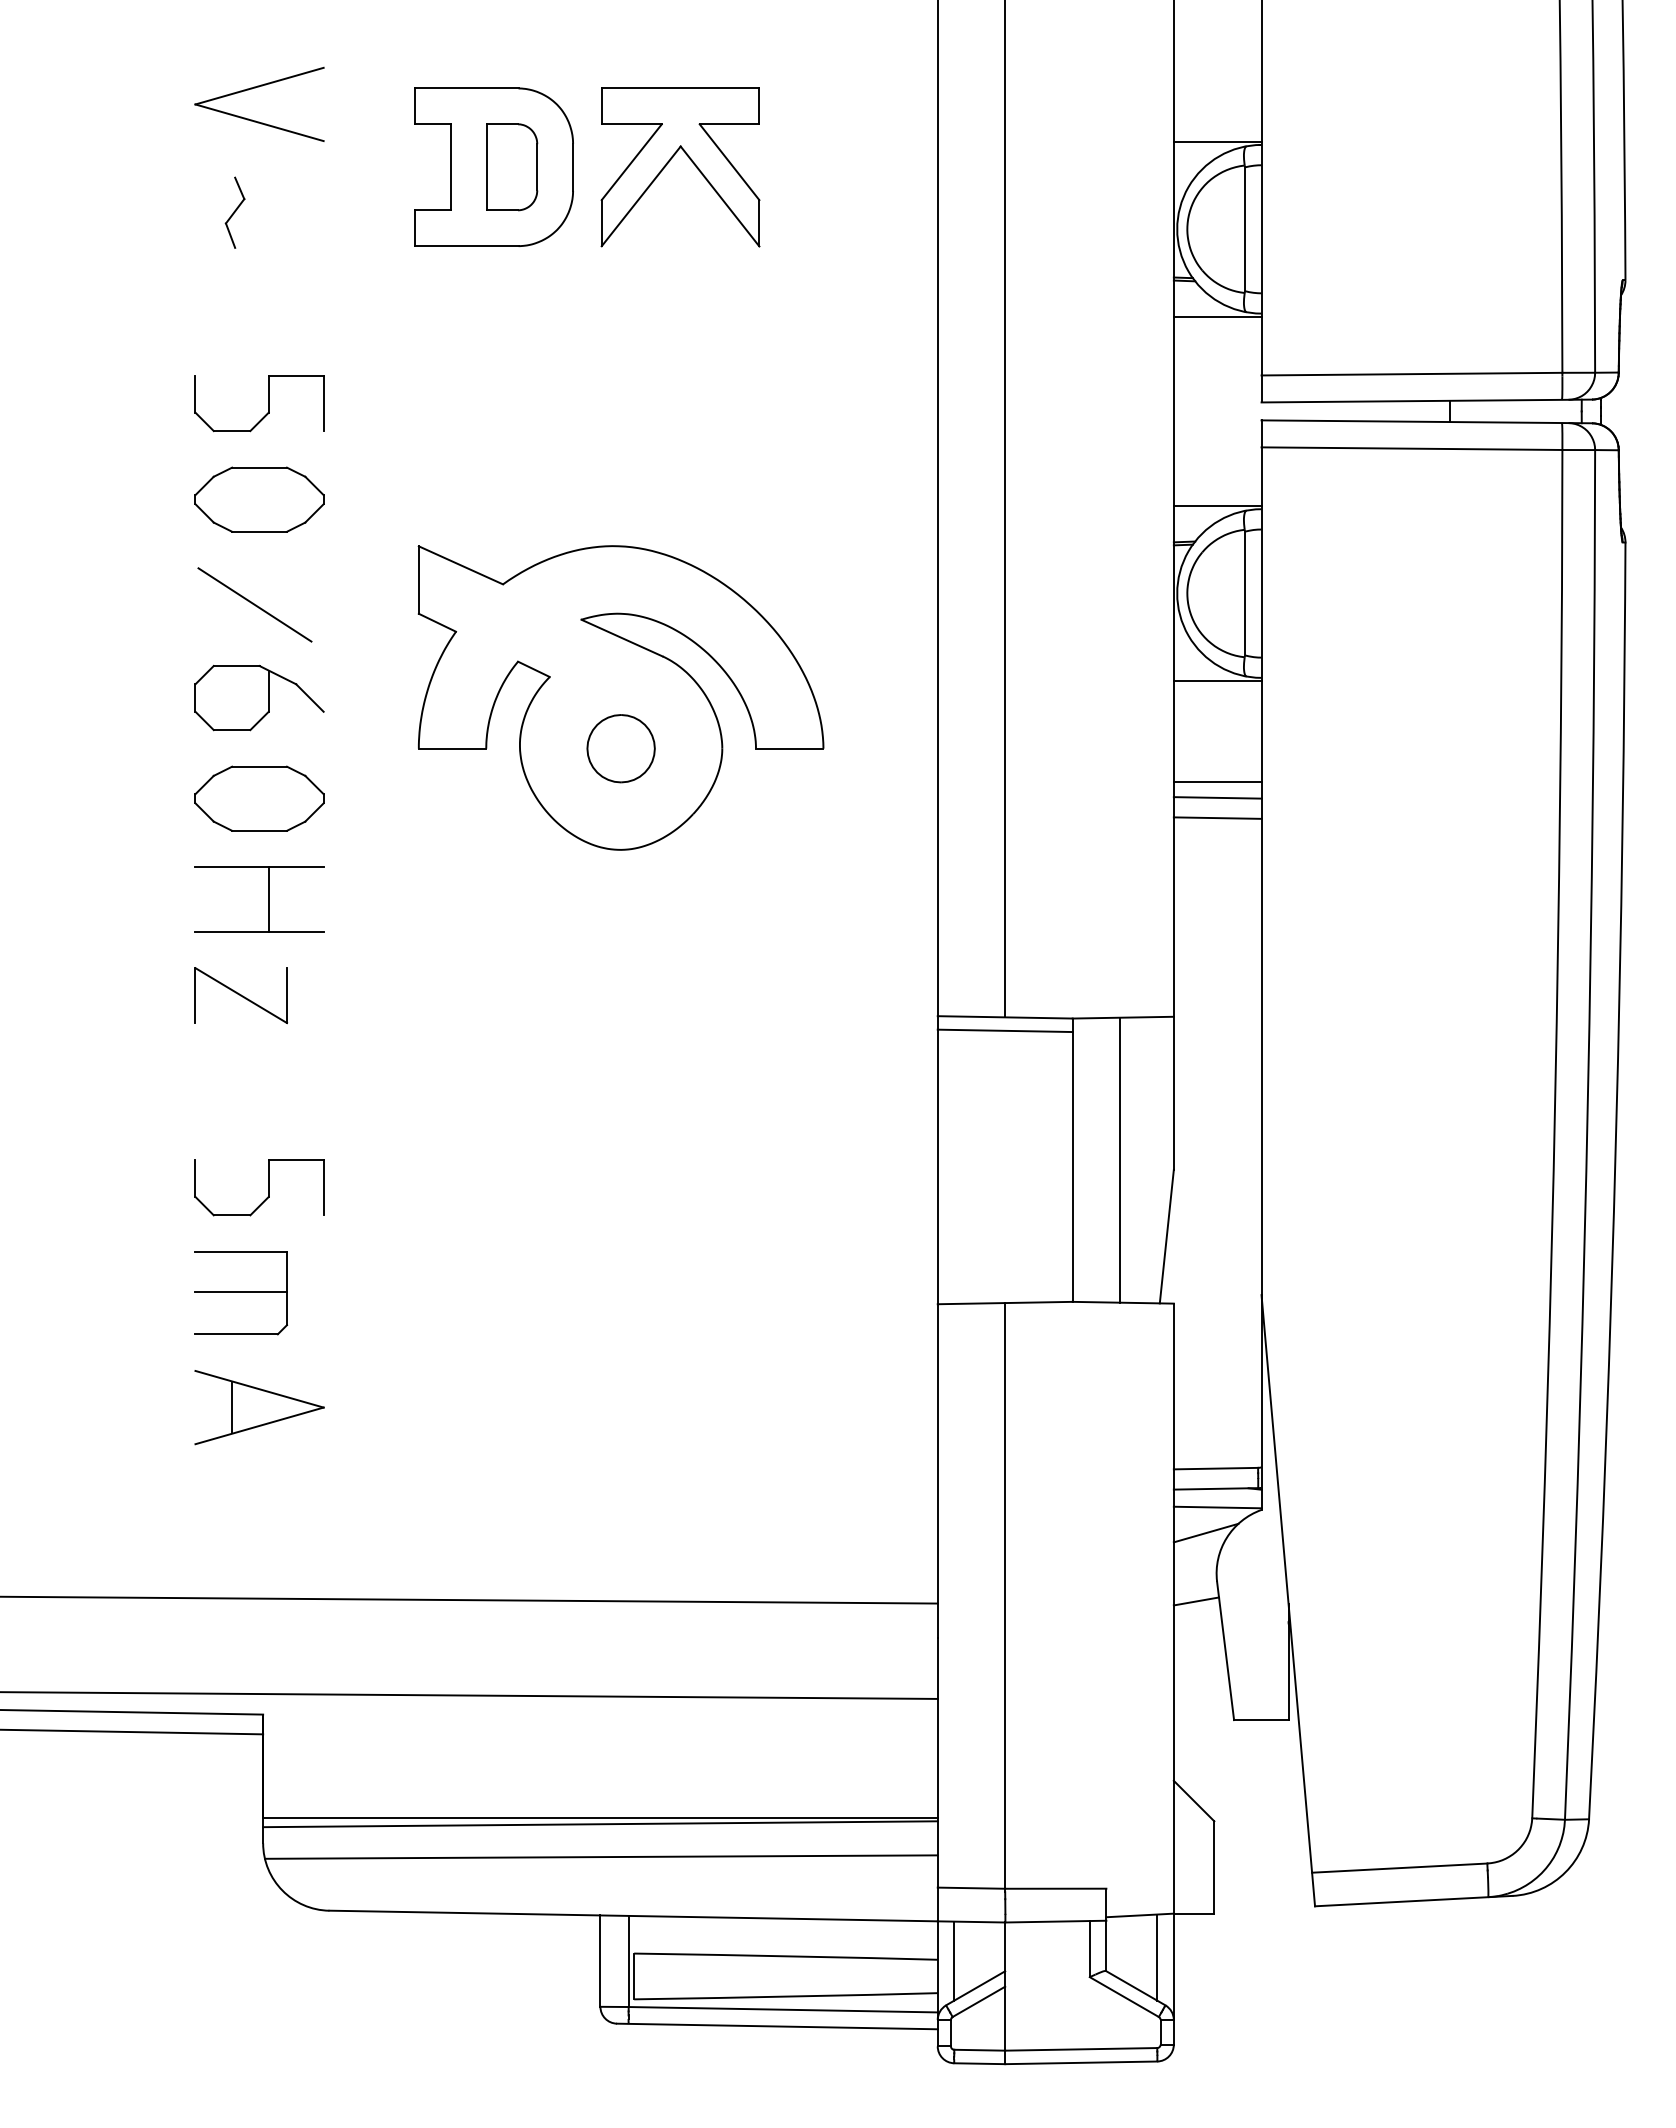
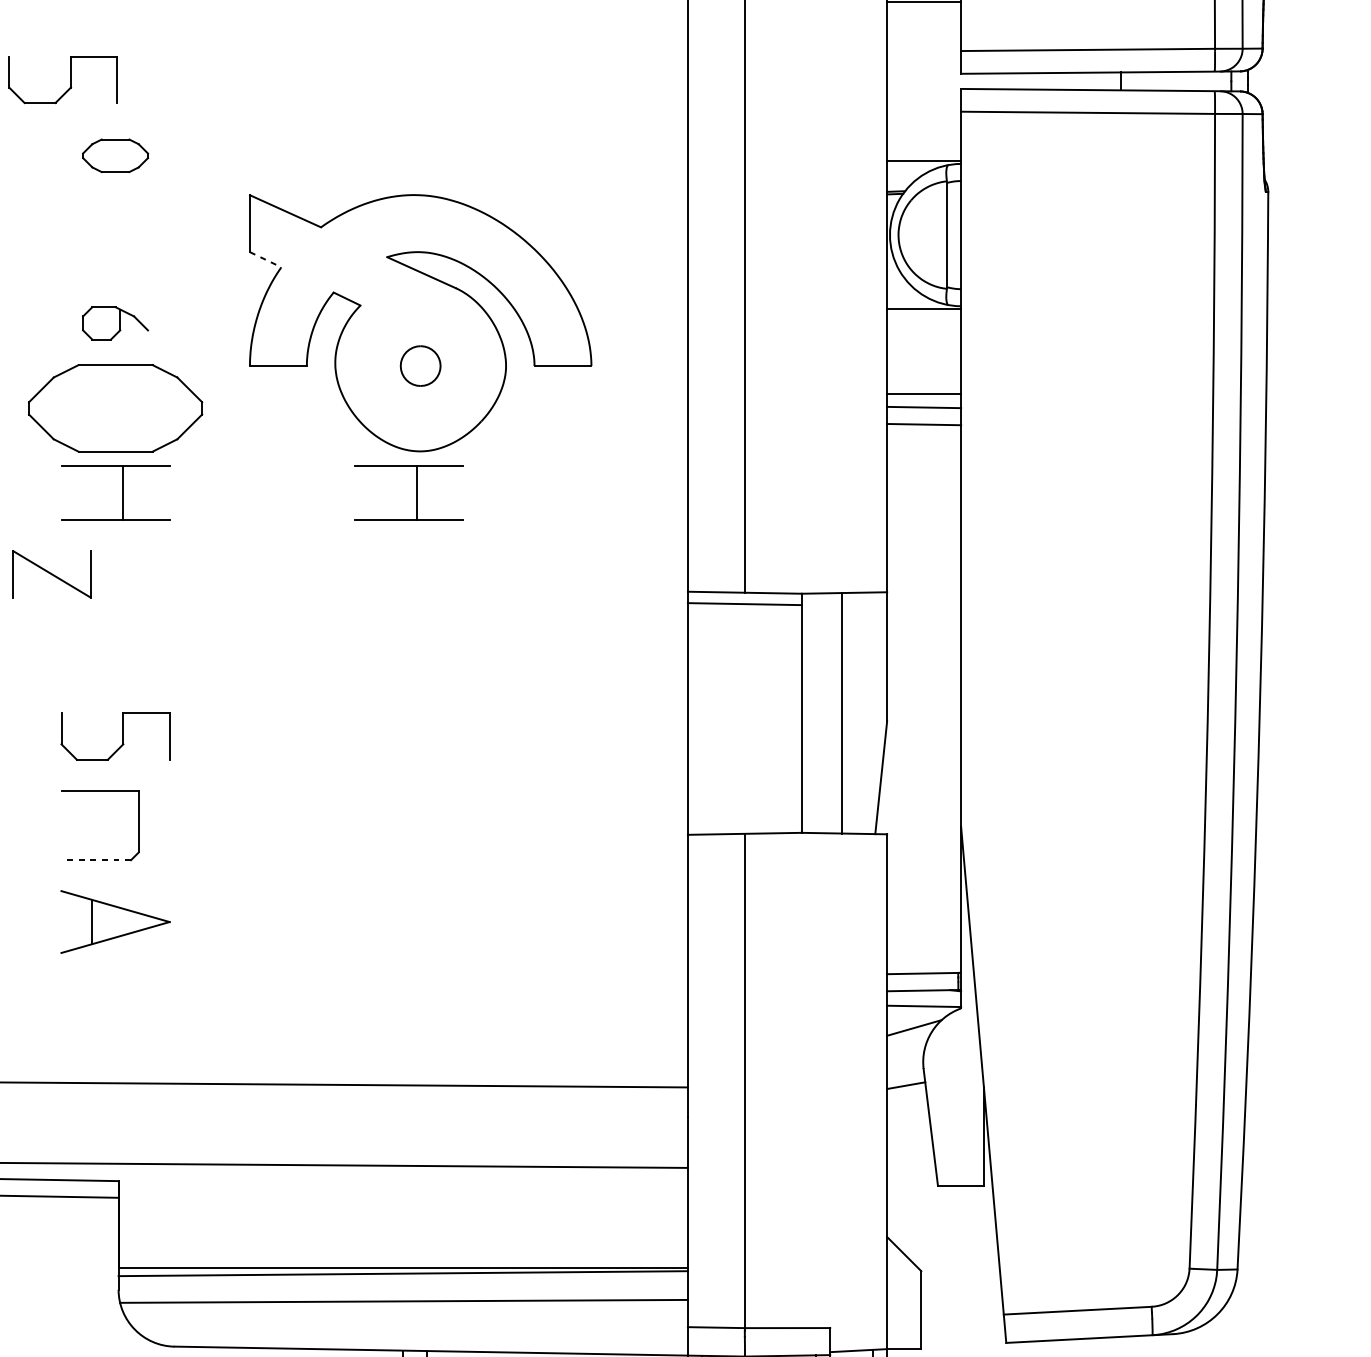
part: (268, 403) -> (70, 79), moved
part: (259, 499) -> (115, 155), size x0.6
line: (254, 604) -> (111, 244), removed
line: (437, 622) -> (265, 259), solid -> dashed
part: (259, 698) -> (115, 323), size x0.6
part: (620, 748) -> (420, 365), size x0.7
part: (259, 798) -> (115, 408), size x1.6
part: (616, 899) -> (416, 493), added
part: (240, 995) -> (51, 574), moved
line: (241, 1291) -> (100, 824), removed
line: (236, 1334) -> (96, 860), solid -> dashed

